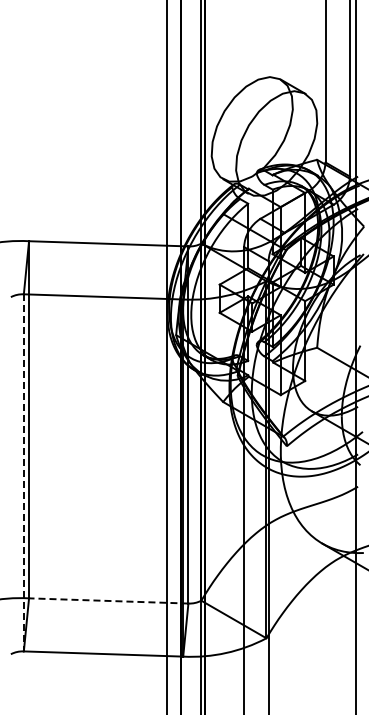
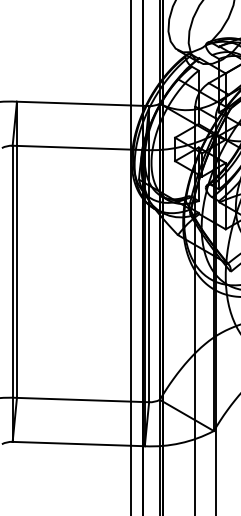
line: (23, 472) -> (12, 293), dashed -> solid
line: (108, 600) -> (82, 399), dashed -> solid

